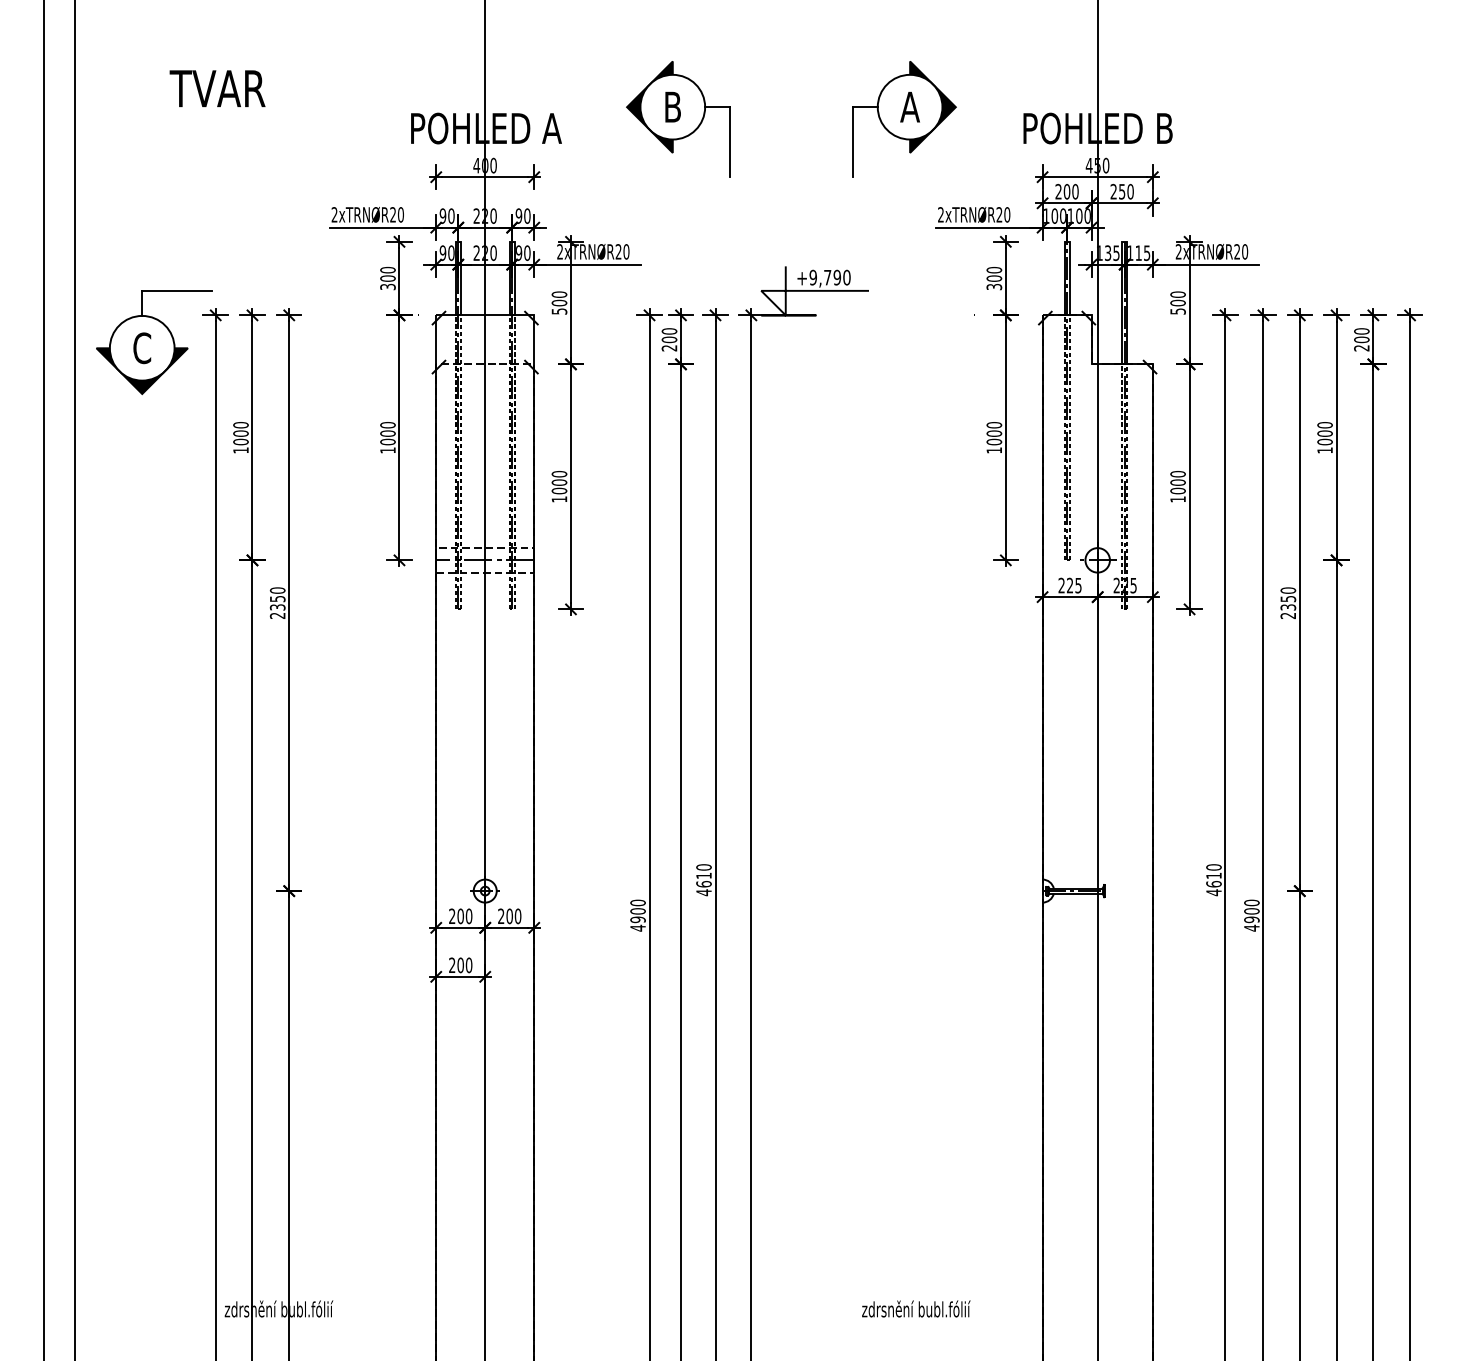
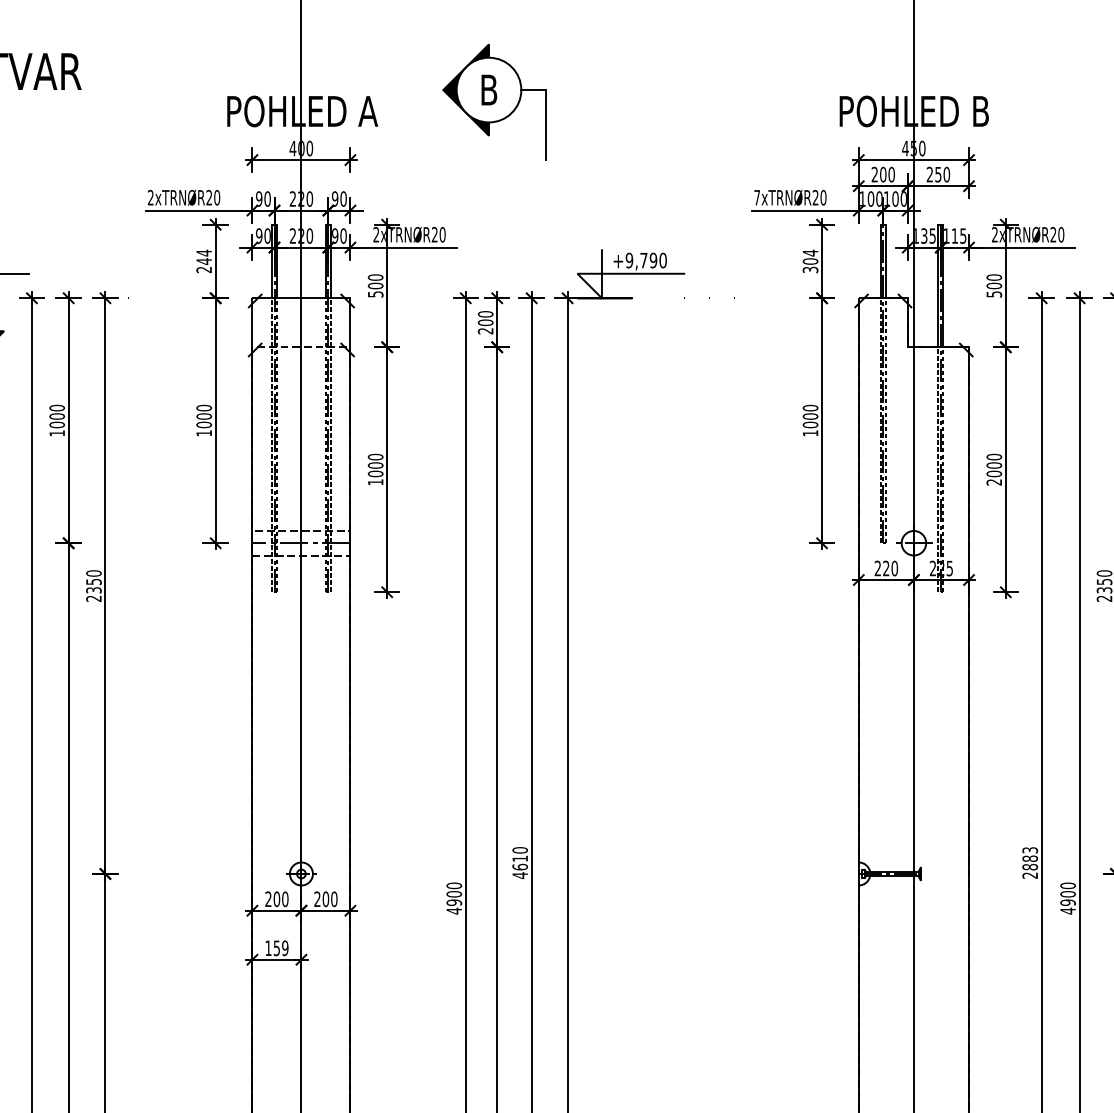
part: (904, 119) -> (720, 102), removed
text: (940, 214) -> (756, 197), 2xTRNØR20 -> 7xTRNØR20
text: (994, 269) -> (810, 252), 300 -> 304
text: (387, 278) -> (203, 261), 300 -> 244
text: (1177, 499) -> (993, 482), 1000 -> 2000
text: (1078, 585) -> (894, 568), 225 -> 220
text: (1213, 880) -> (1029, 863), 4610 -> 2883
text: (460, 965) -> (276, 948), 200 -> 159

